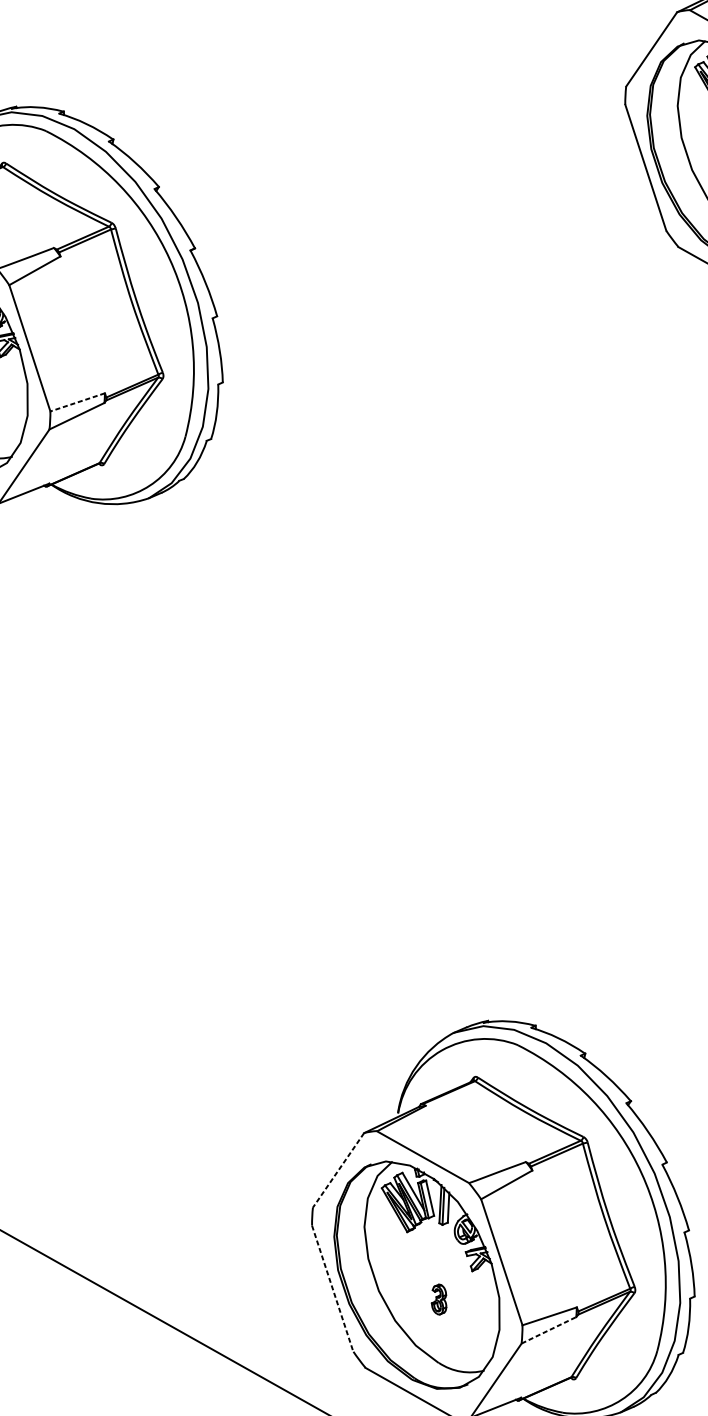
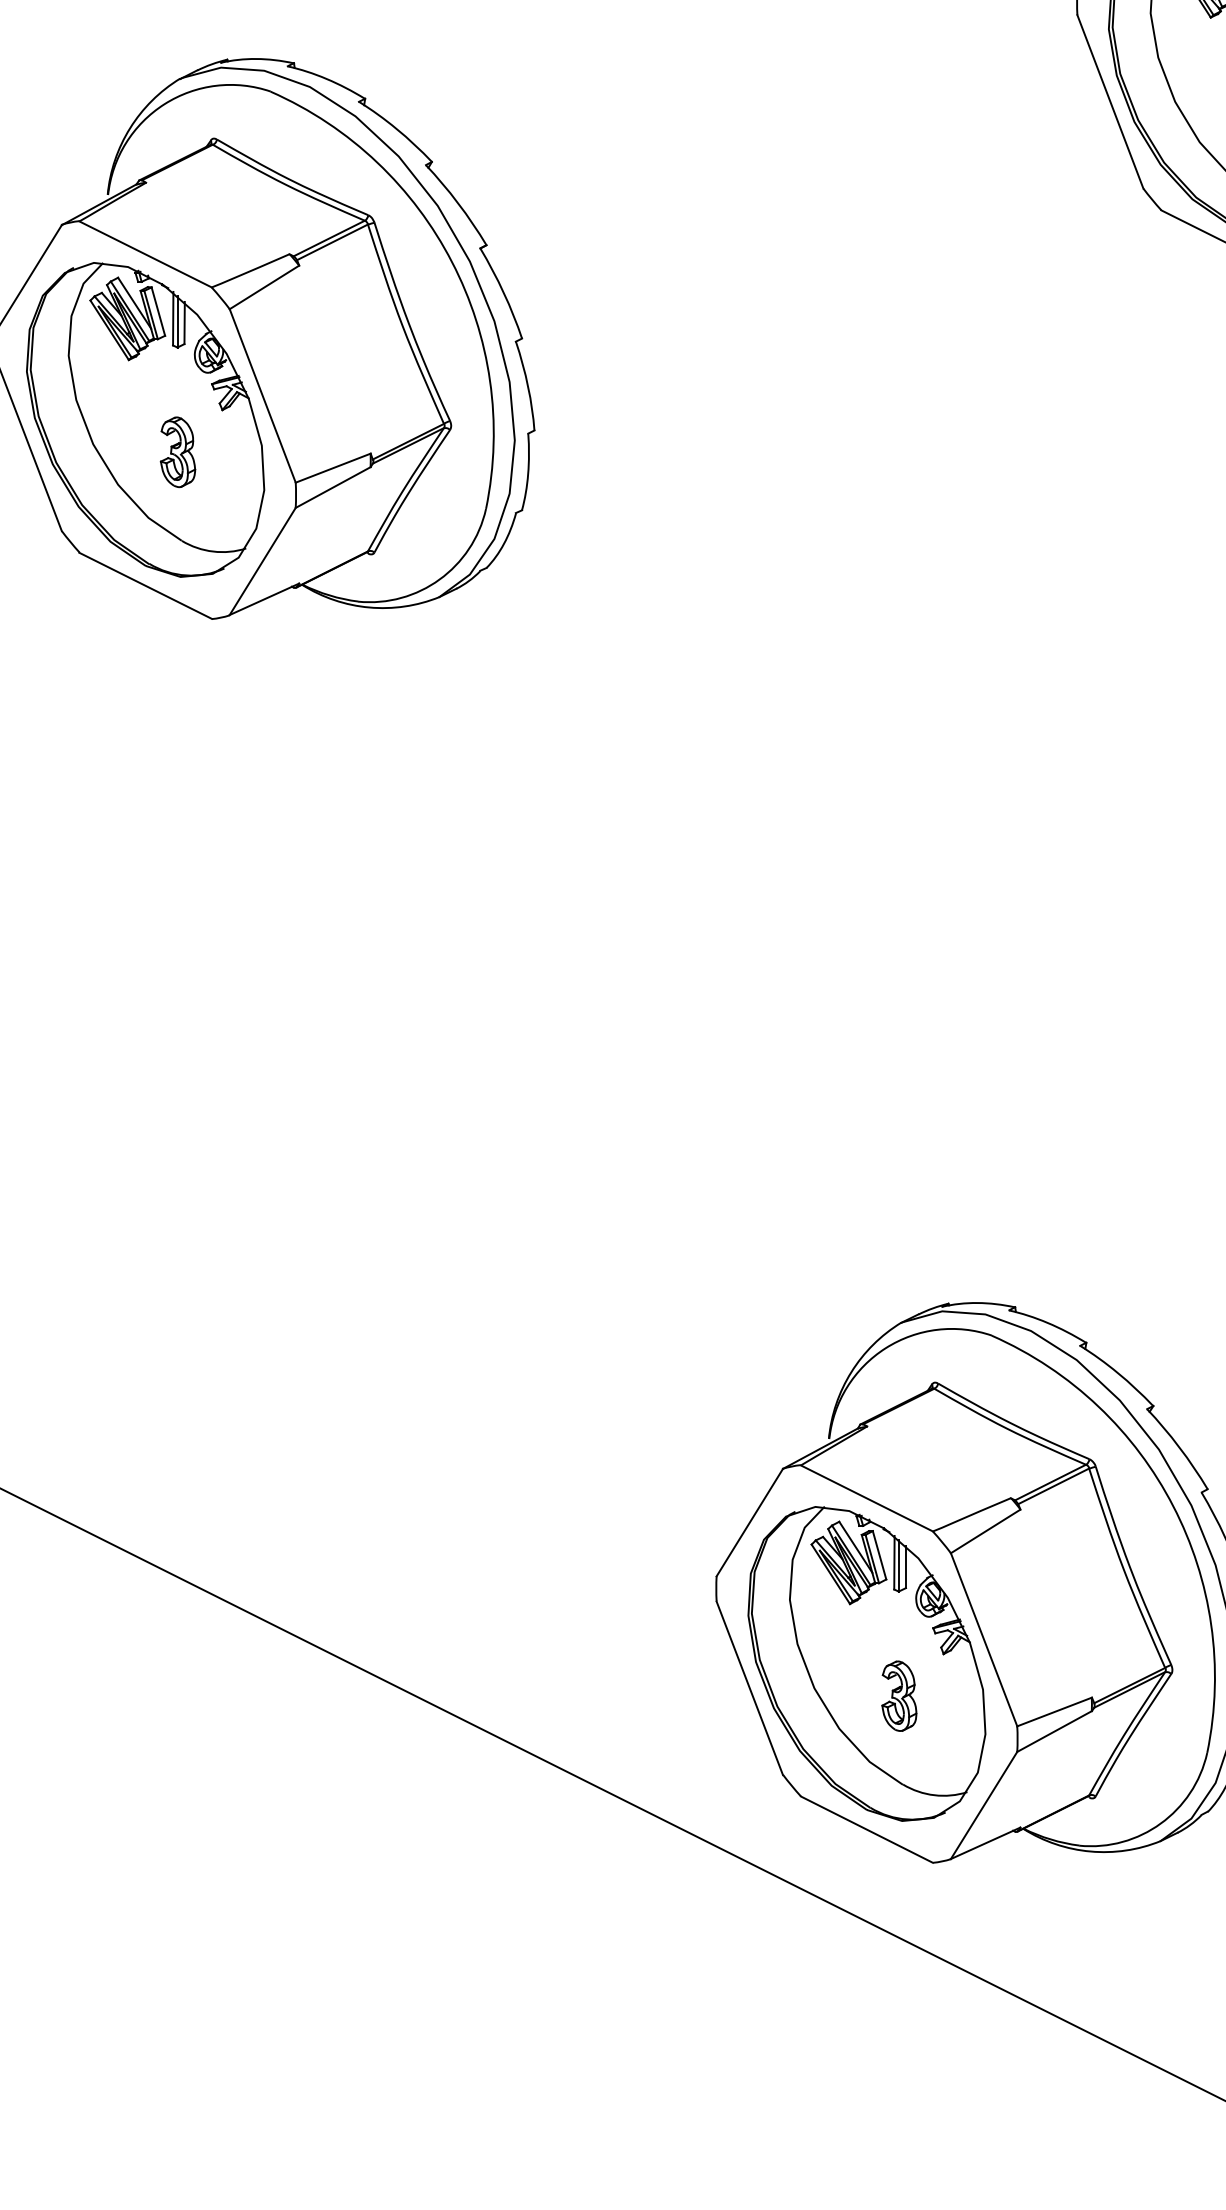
line: (77, 402) -> (332, 468), dashed -> solid
line: (338, 1170) -> (749, 1523), dashed -> solid
line: (332, 1288) -> (749, 1688), dashed -> solid
part: (439, 1299) -> (899, 1695), size x1.67
line: (548, 1330) -> (1054, 1731), dashed -> solid

